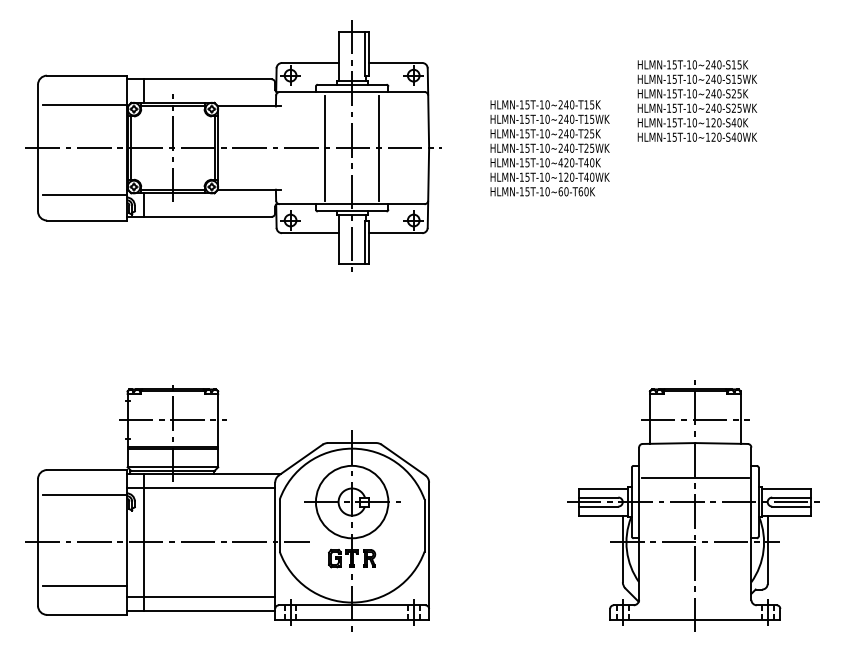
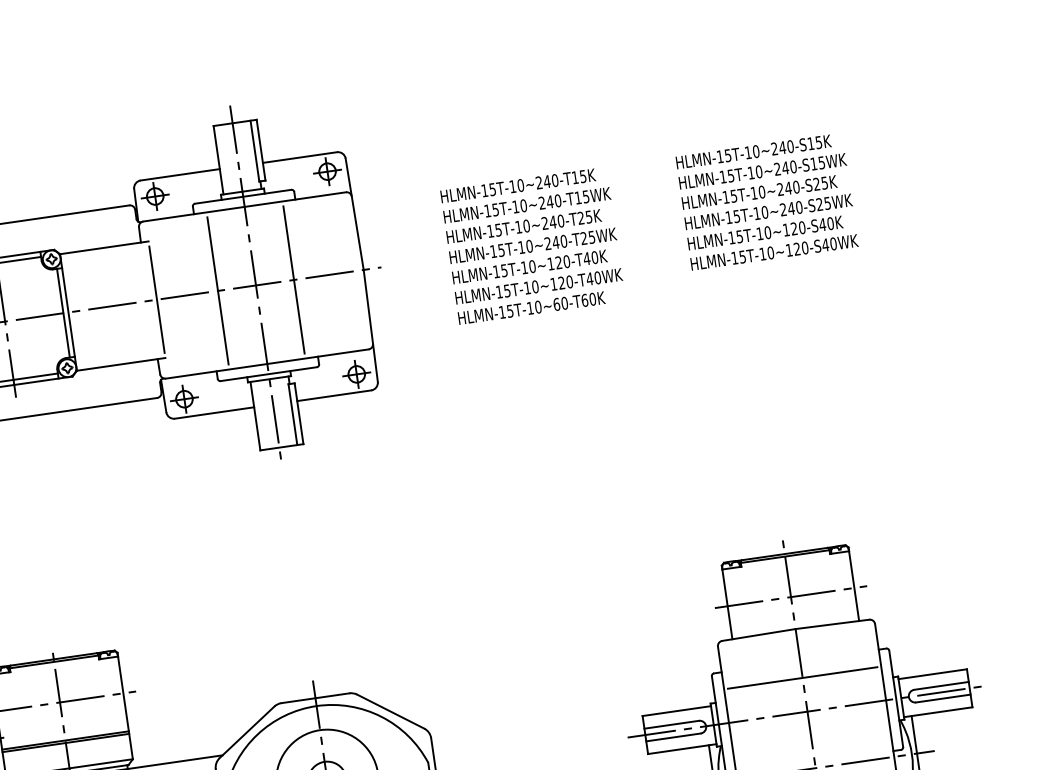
text: (696, 100) -> (765, 201), moved
line: (281, 148) -> (157, 300), added
text: (560, 162) -> (550, 263), HLMN-15T-10~420-T40K -> HLMN-15T-10~120-T40K

